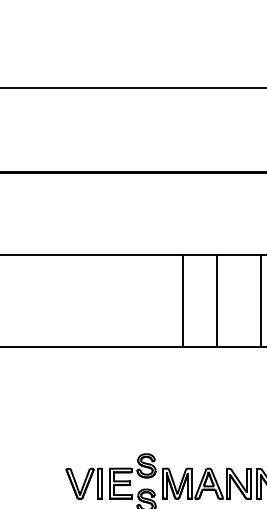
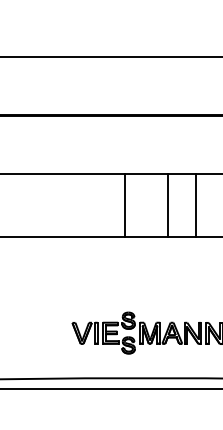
line: (183, 300) -> (125, 205), moved
line: (216, 300) -> (167, 205), moved
line: (260, 300) -> (196, 205), moved

